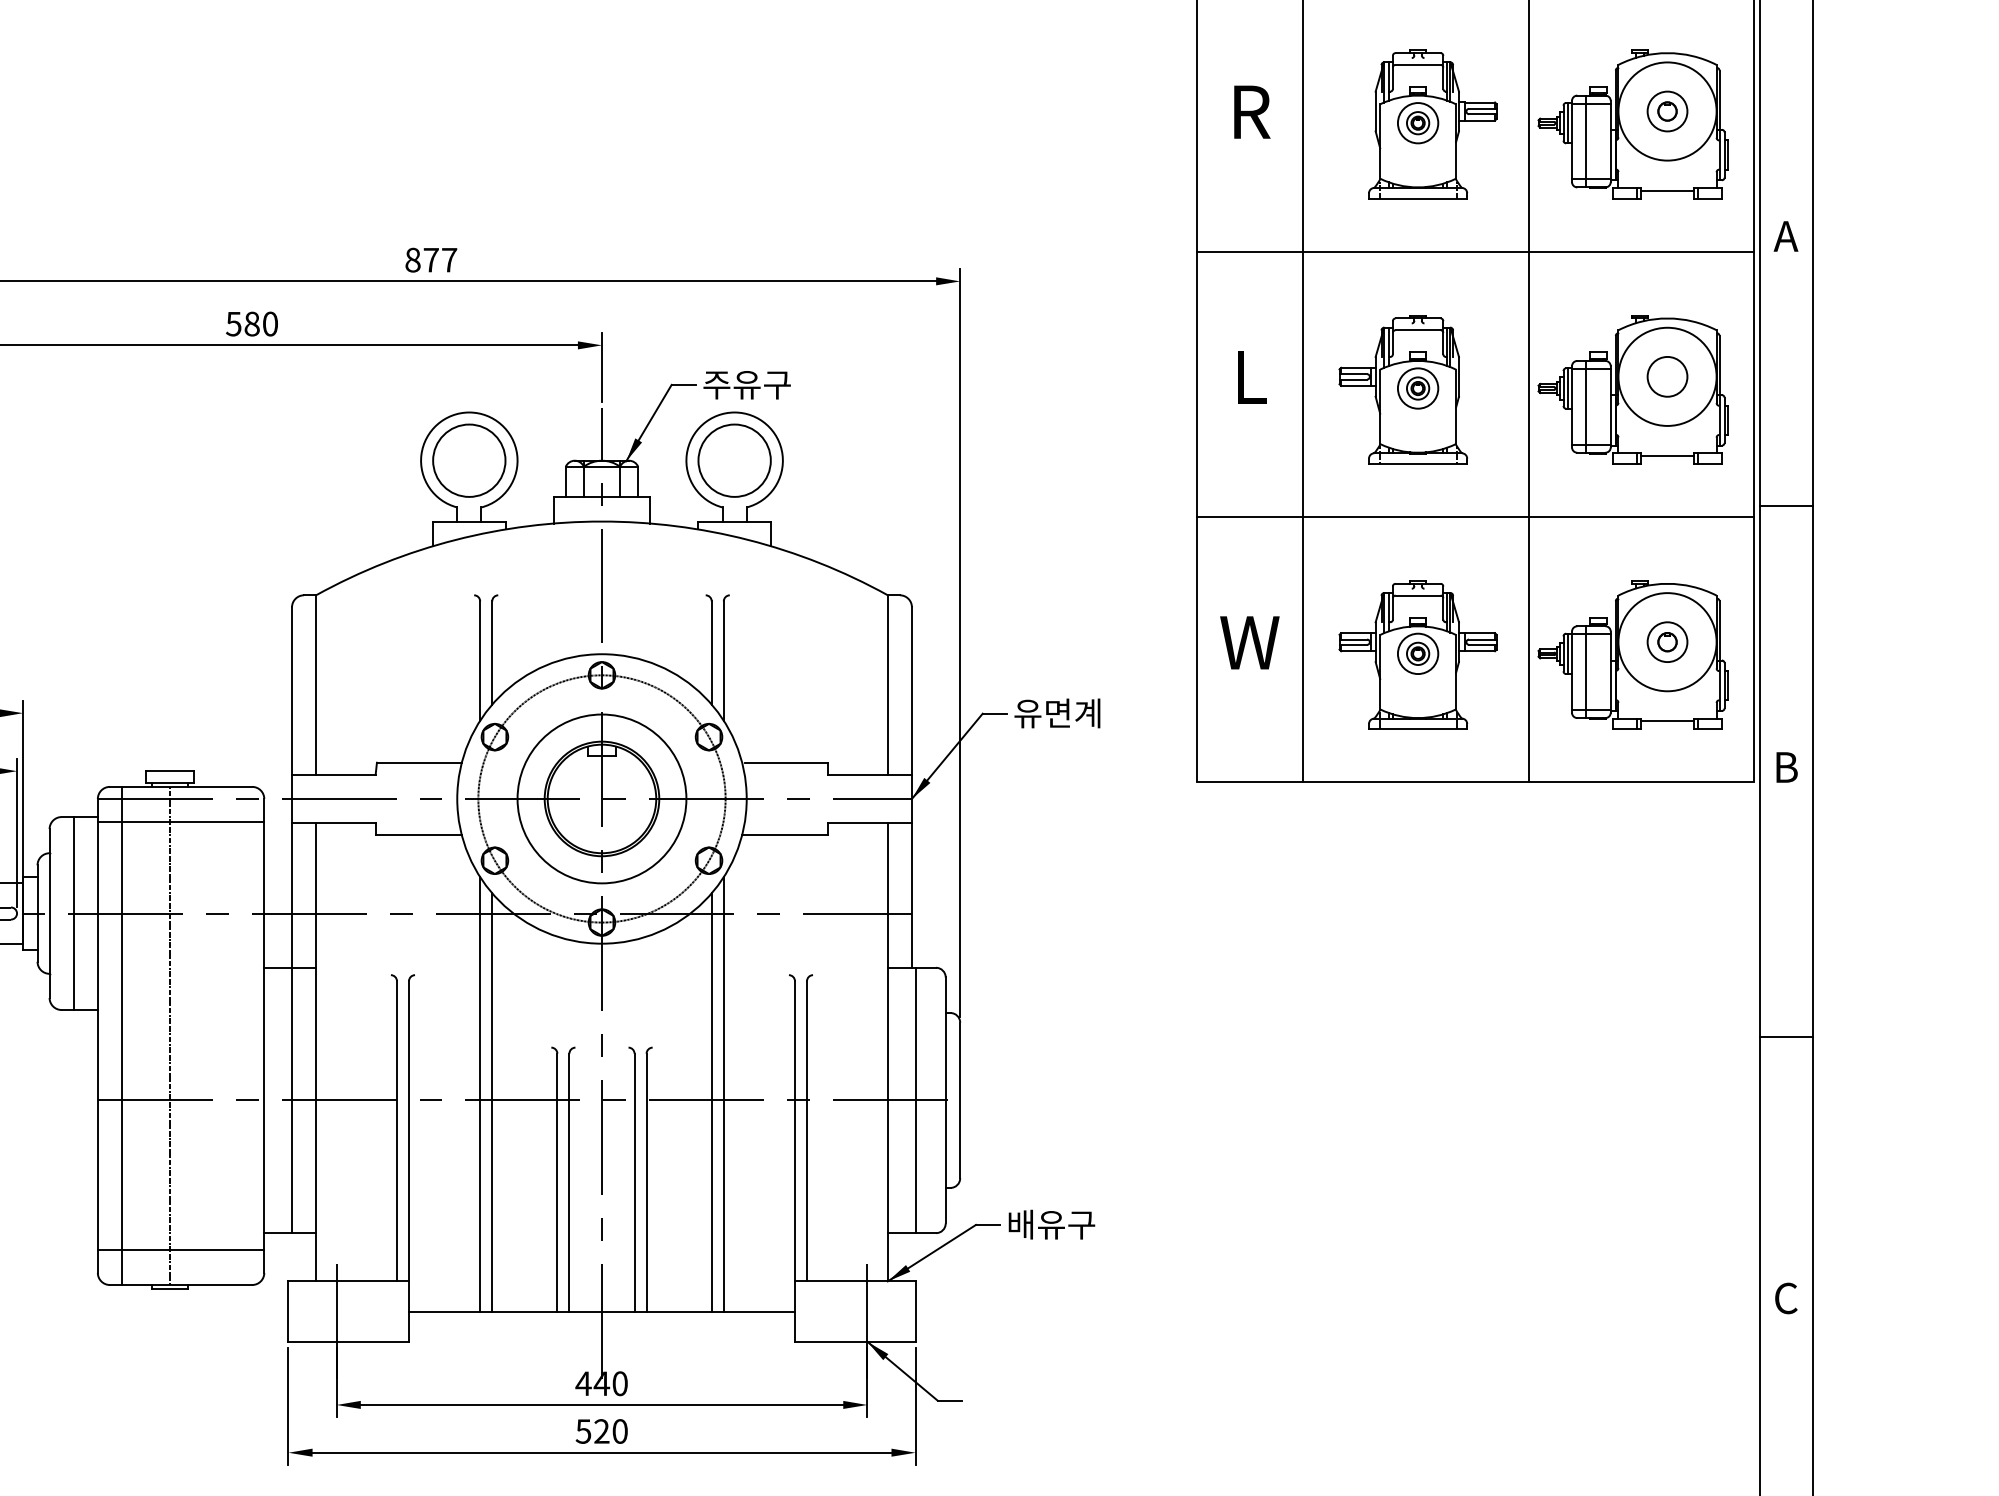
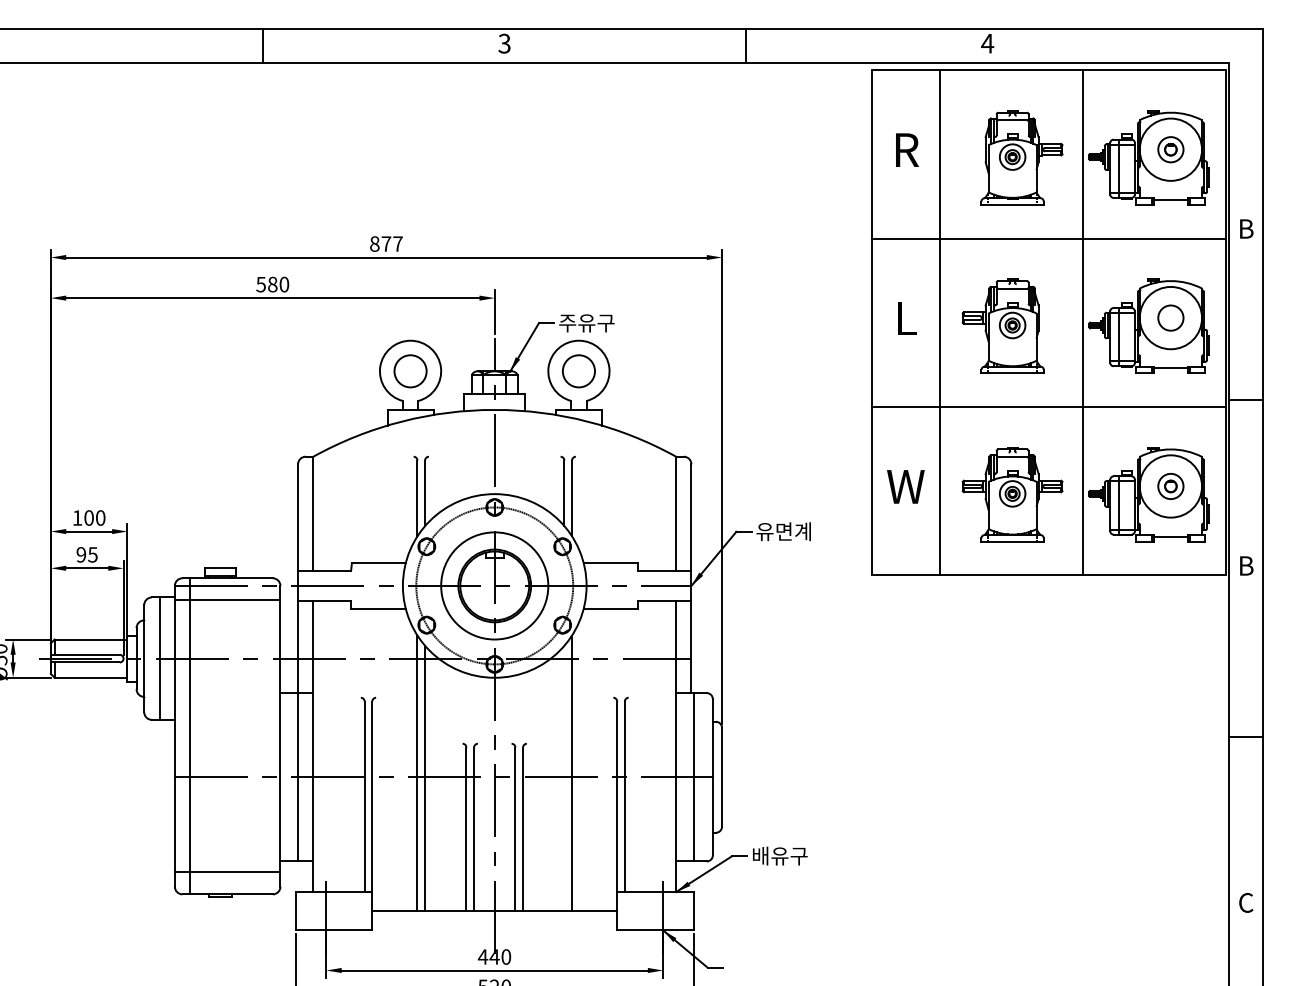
text: (1785, 235) -> (1245, 228), A -> B
circle: (469, 460) -> (410, 371), size x0.7
circle: (733, 460) -> (578, 371), size x0.7
line: (169, 1036) -> (220, 736), removed
line: (711, 1102) -> (564, 778), removed

